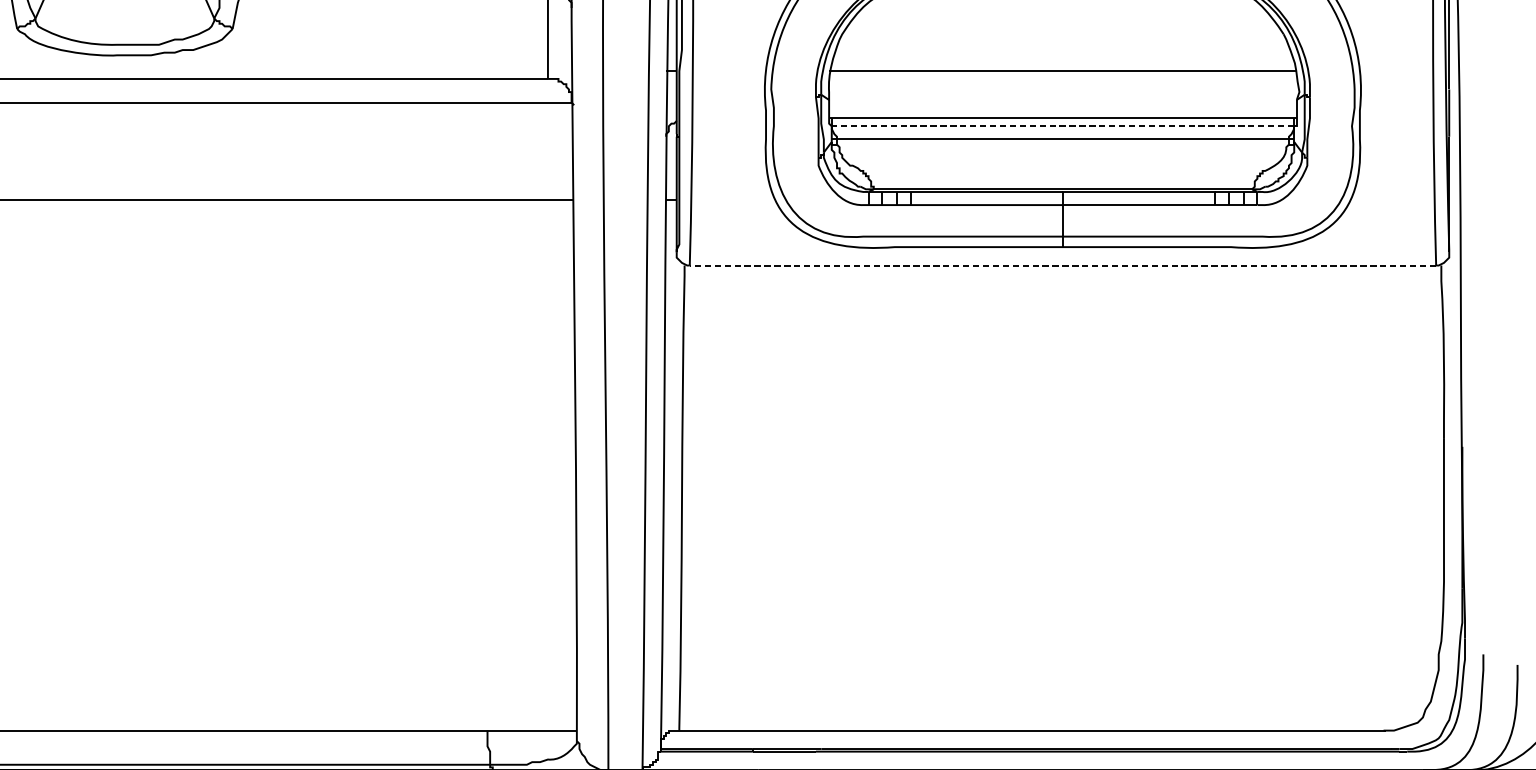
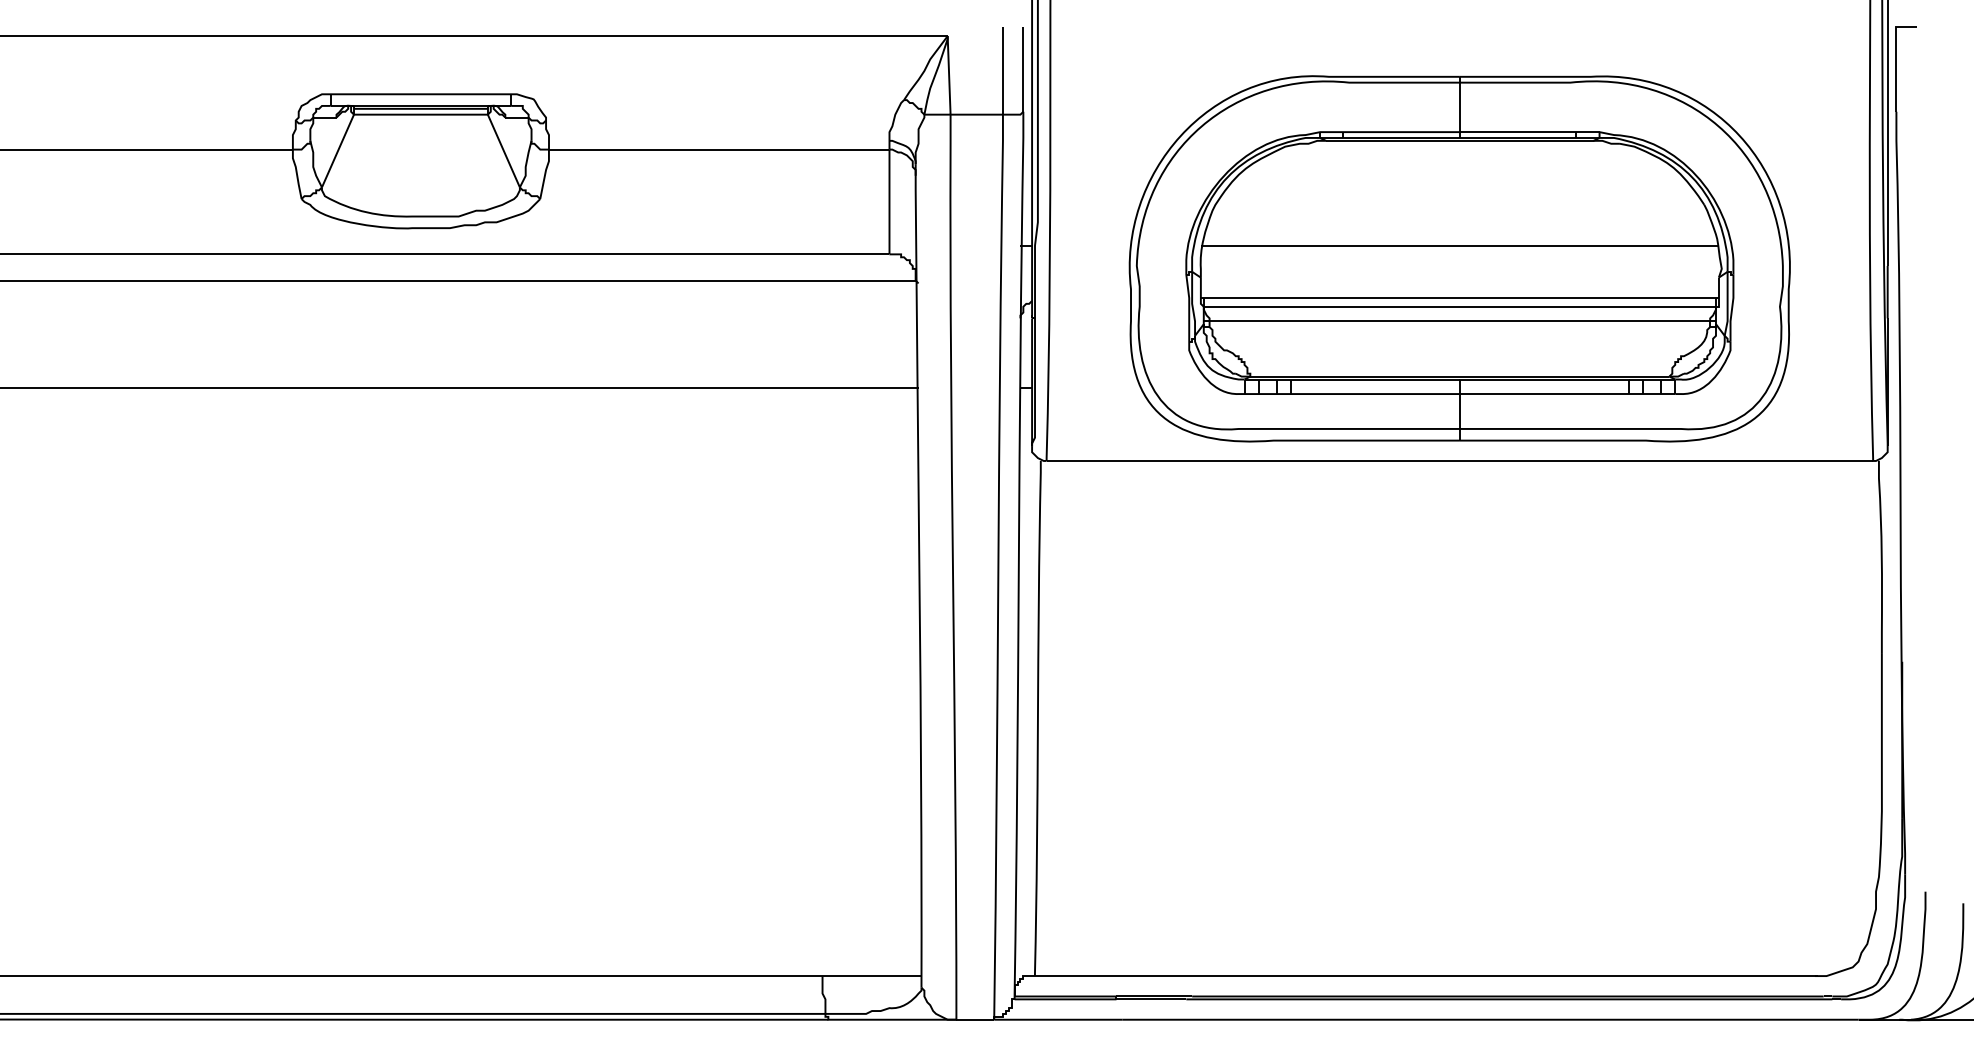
line: (1062, 126) -> (1459, 306), dashed -> solid
line: (1062, 265) -> (1459, 460), dashed -> solid

